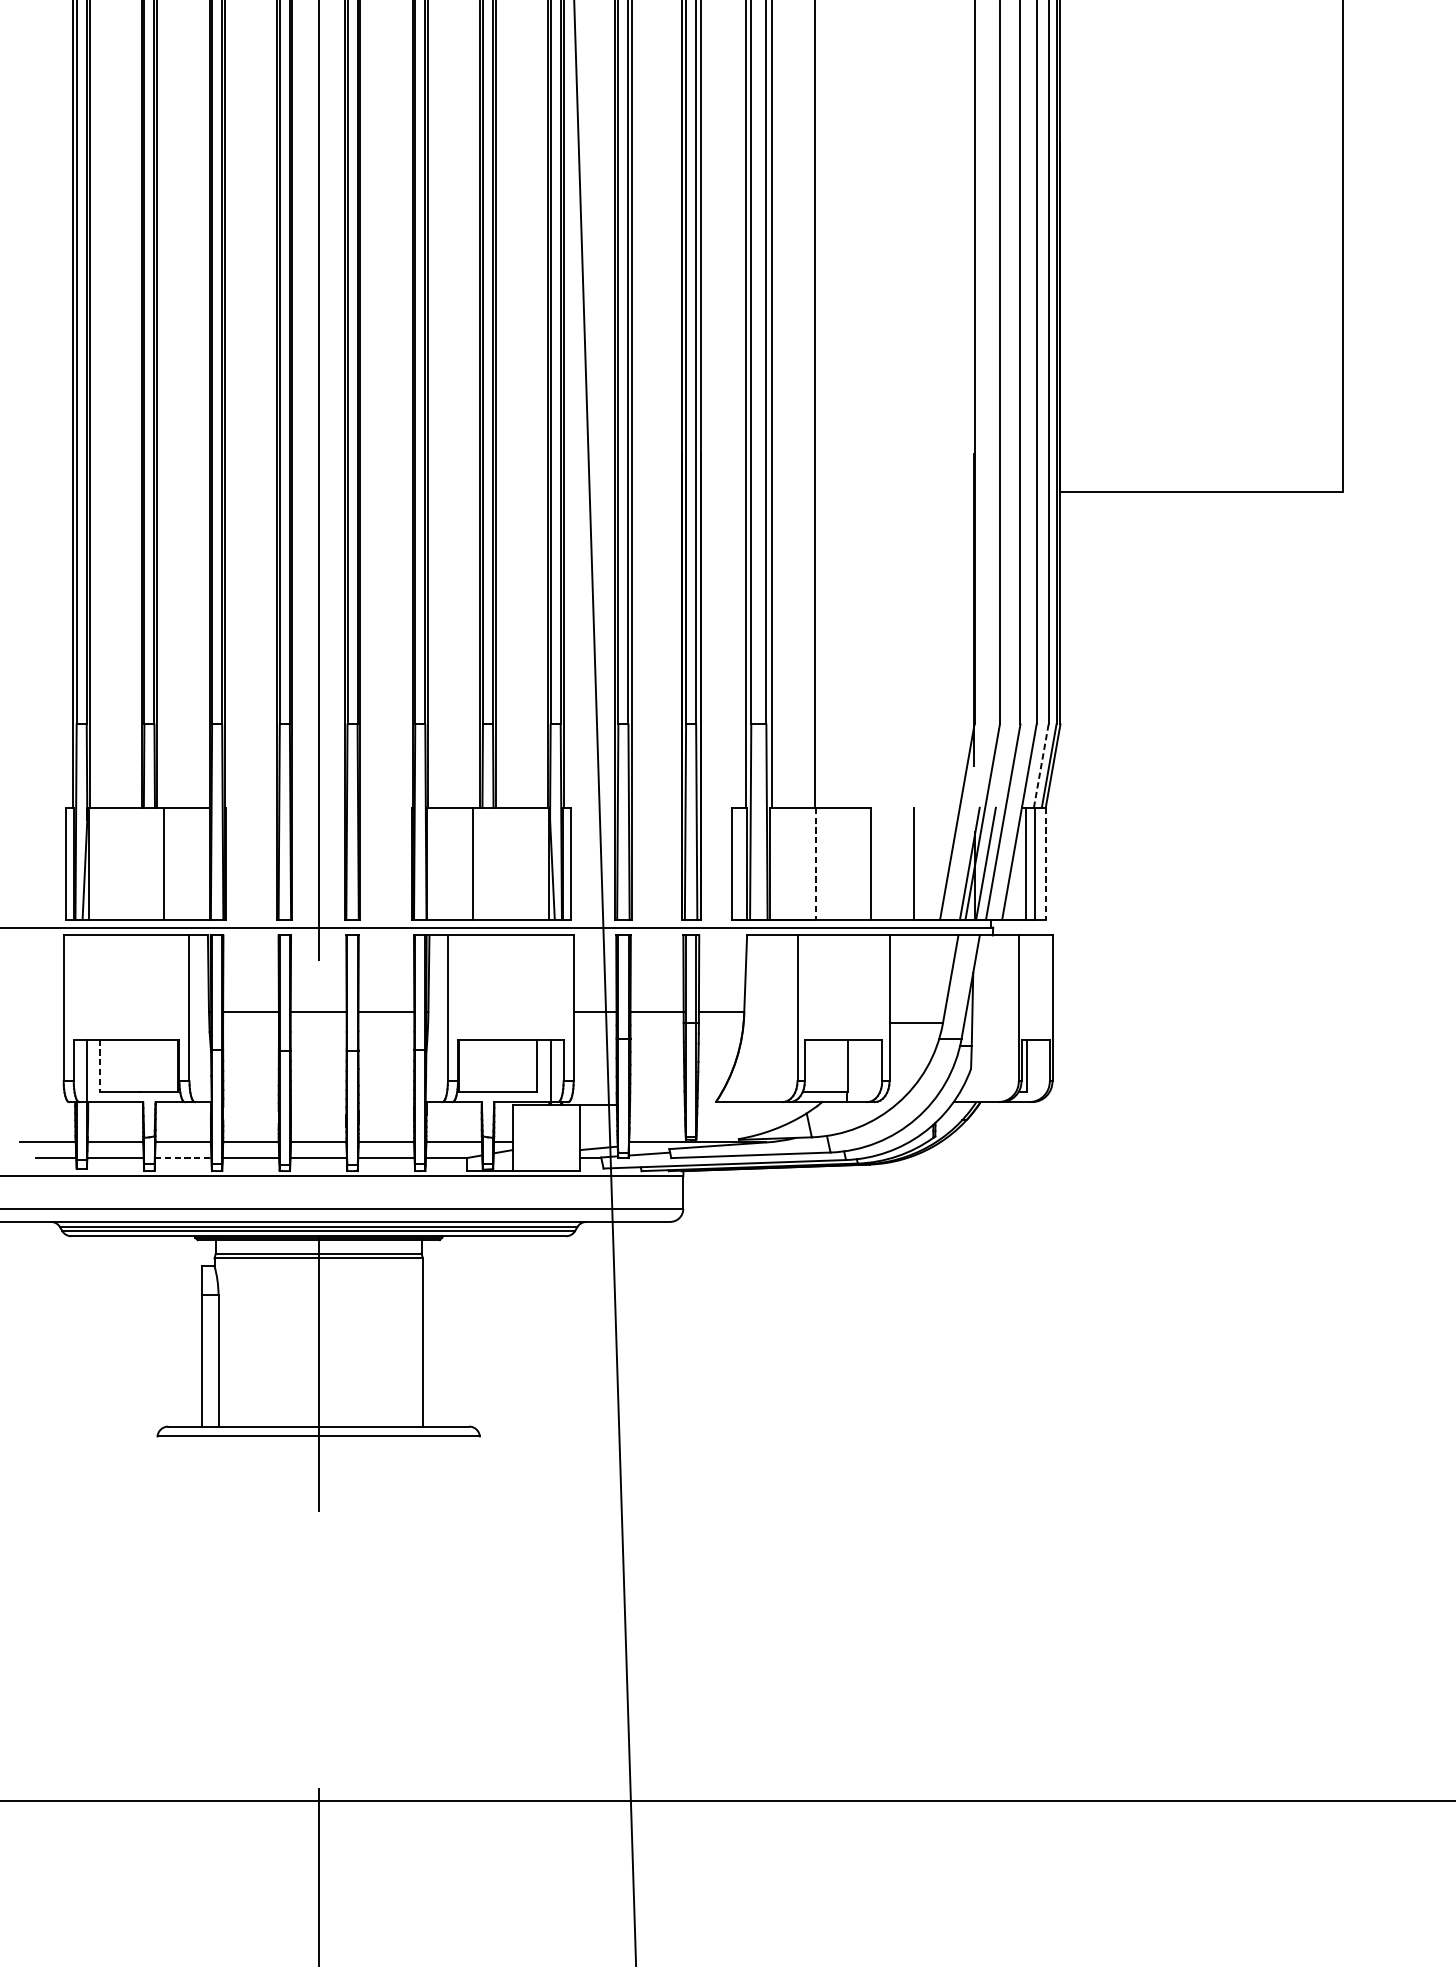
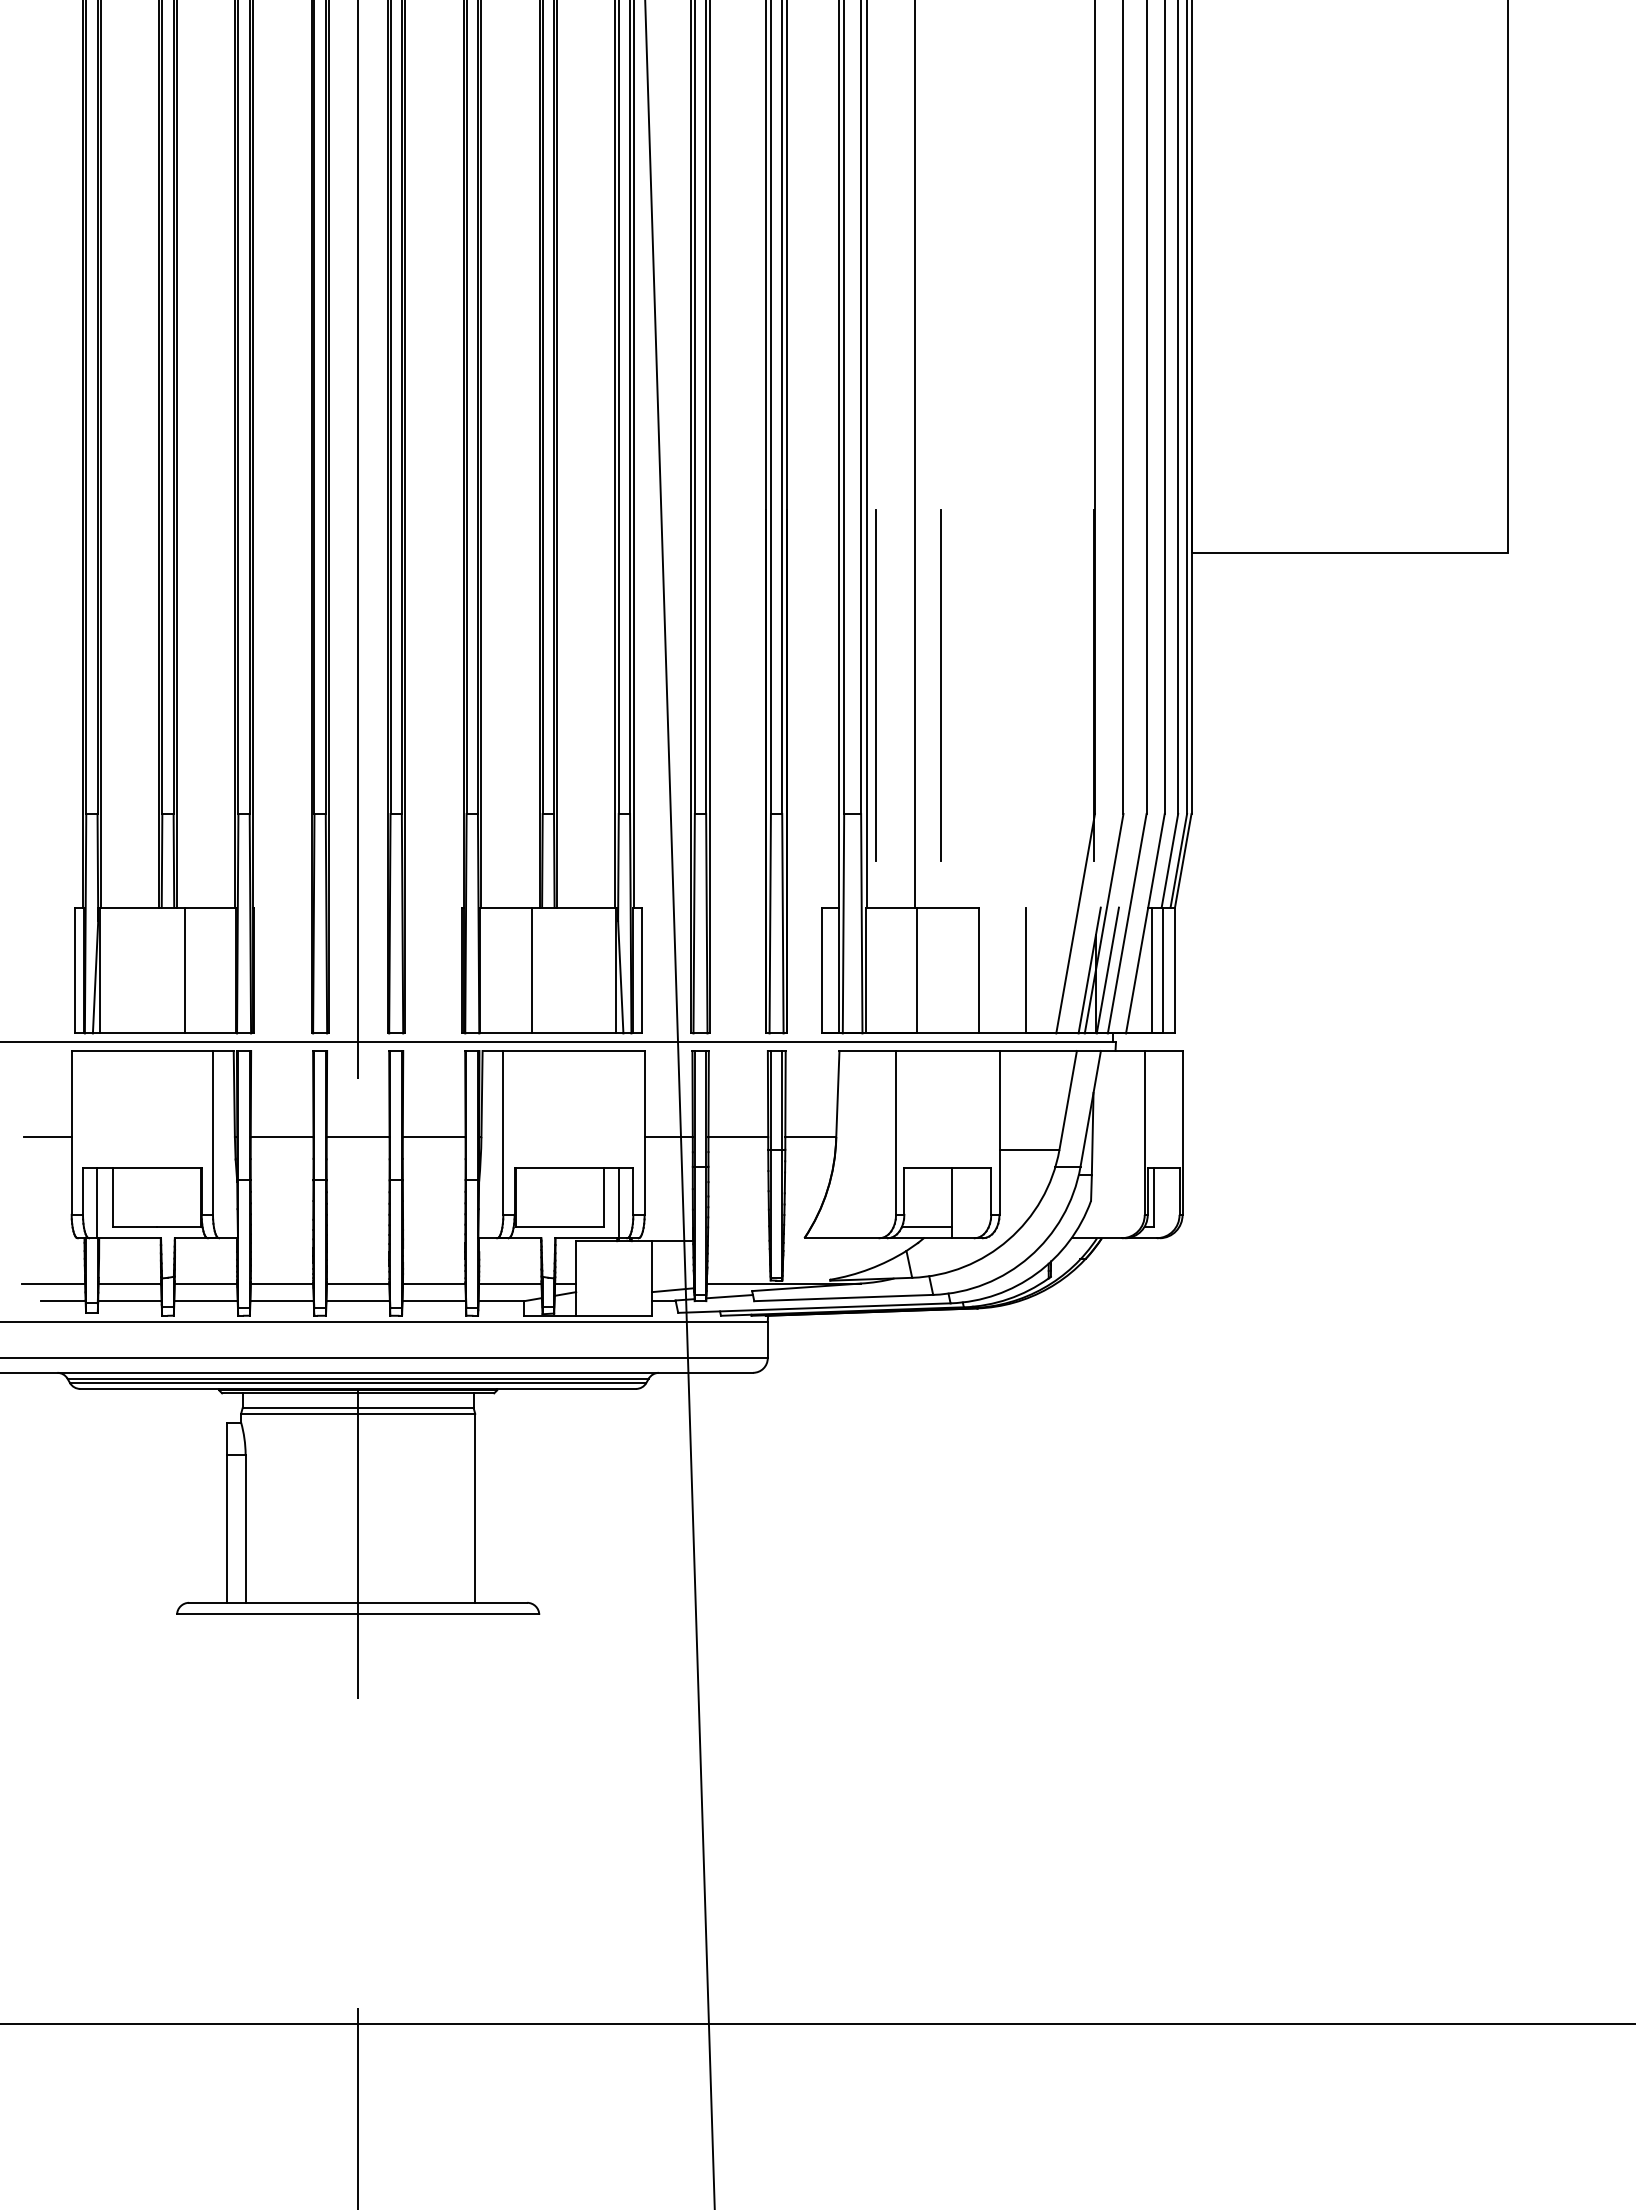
line: (779, 609) -> (875, 684), added
line: (837, 610) -> (940, 685), added
line: (1040, 765) -> (1169, 860), dashed -> solid
line: (815, 863) -> (916, 970), dashed -> solid
line: (1045, 863) -> (1174, 970), dashed -> solid
line: (42, 1012) -> (47, 1137), added
line: (100, 1065) -> (112, 1197), dashed -> solid
line: (183, 1158) -> (206, 1301), dashed -> solid

